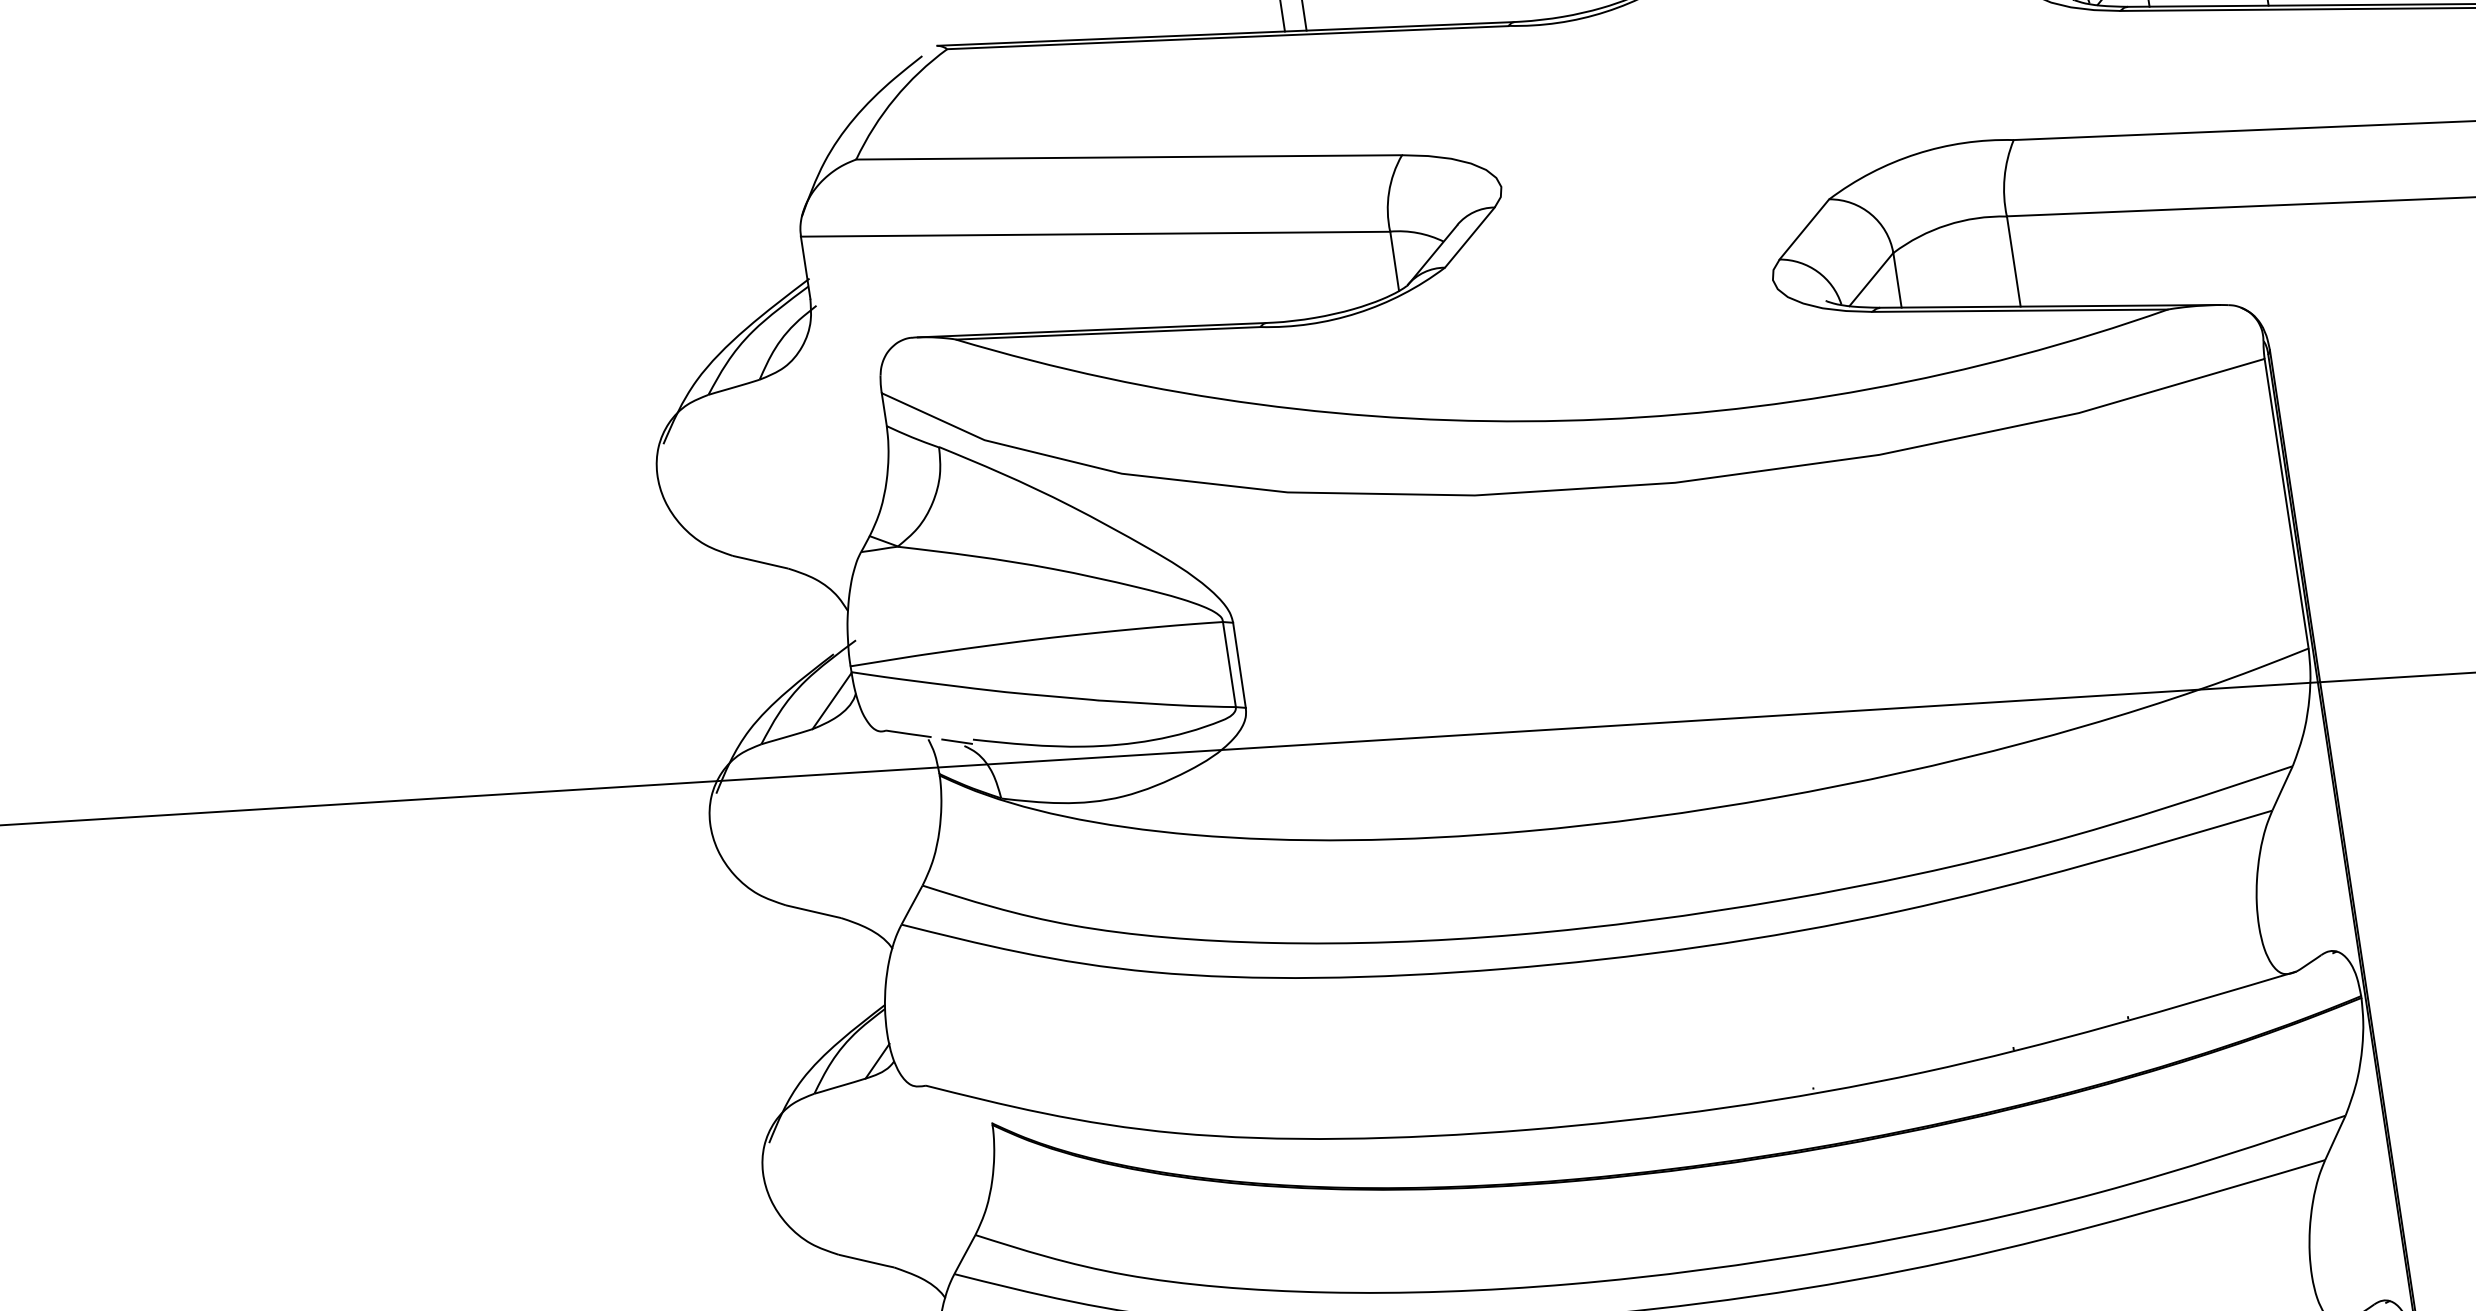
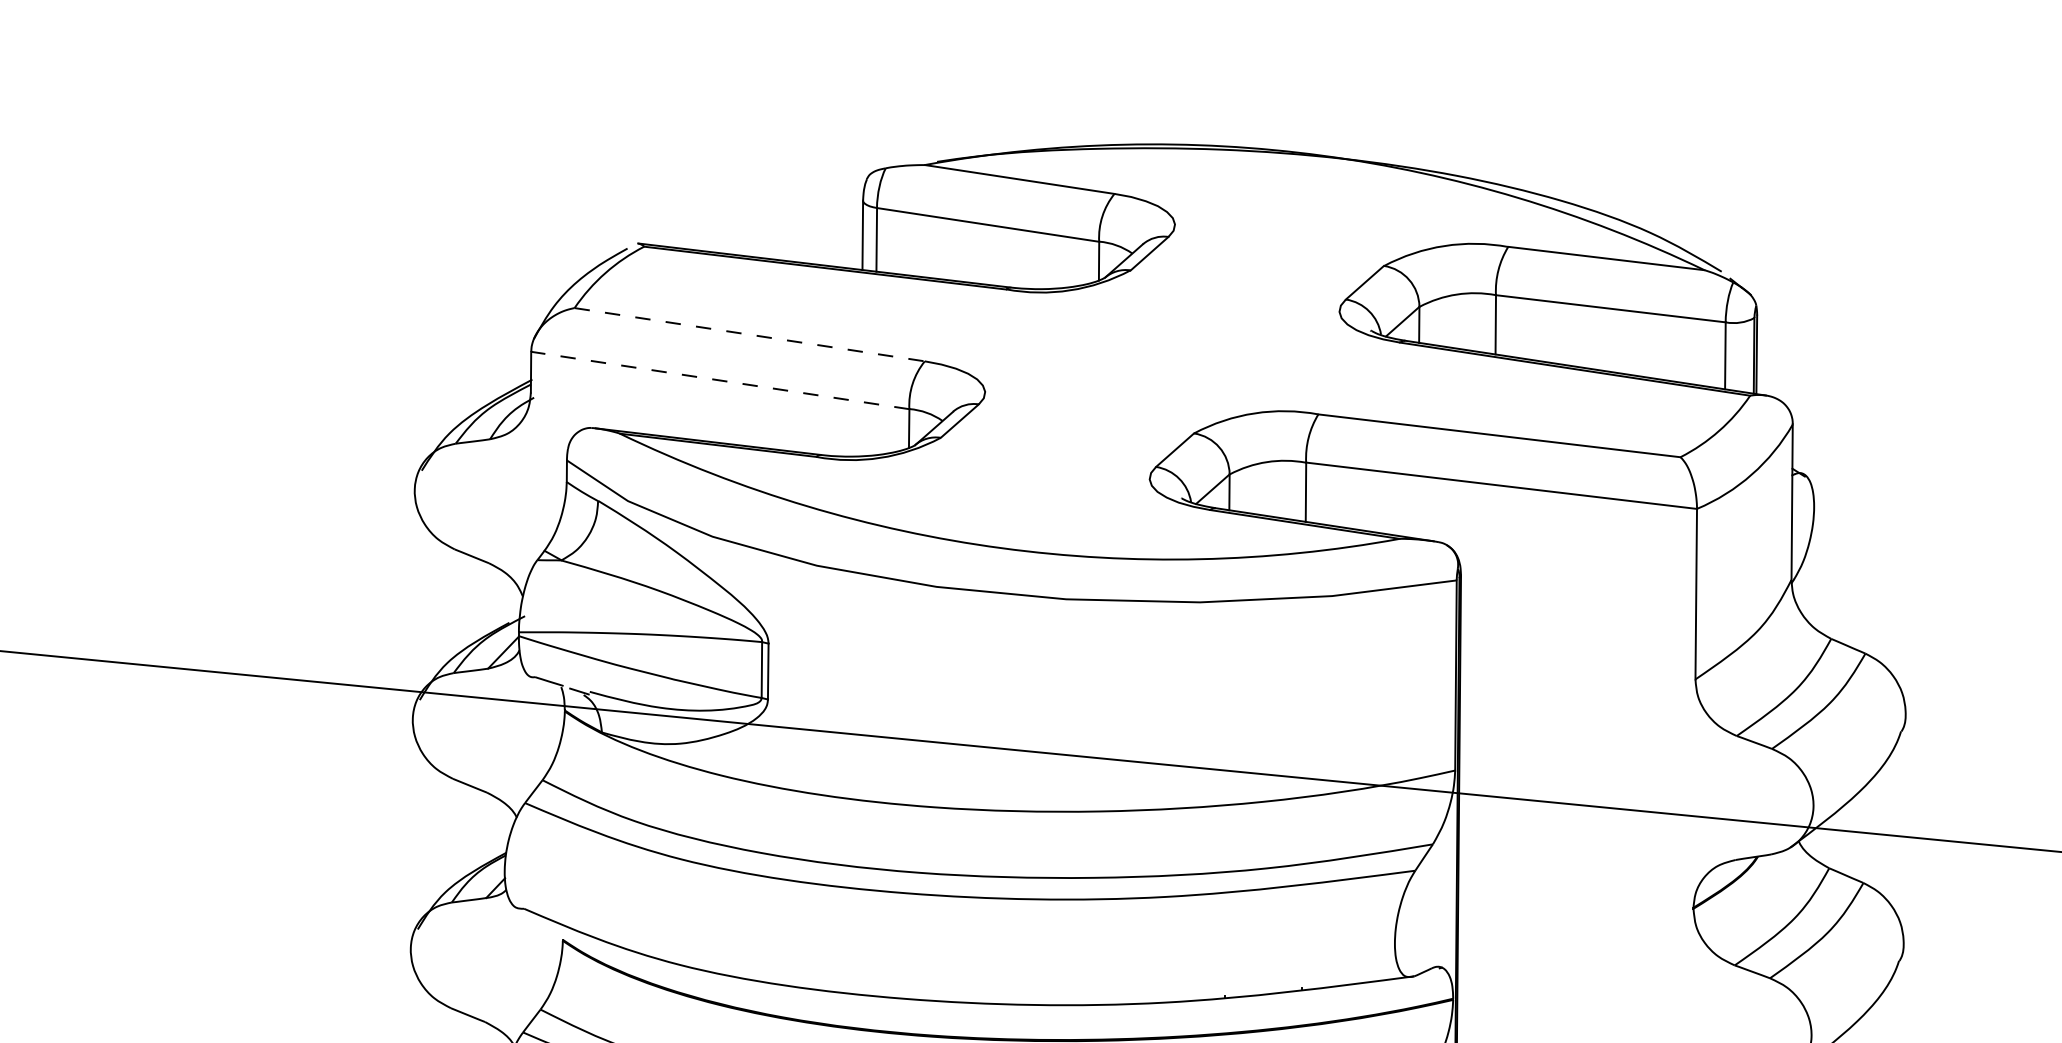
line: (1130, 156) -> (750, 334), solid -> dashed
line: (1094, 234) -> (719, 380), solid -> dashed

